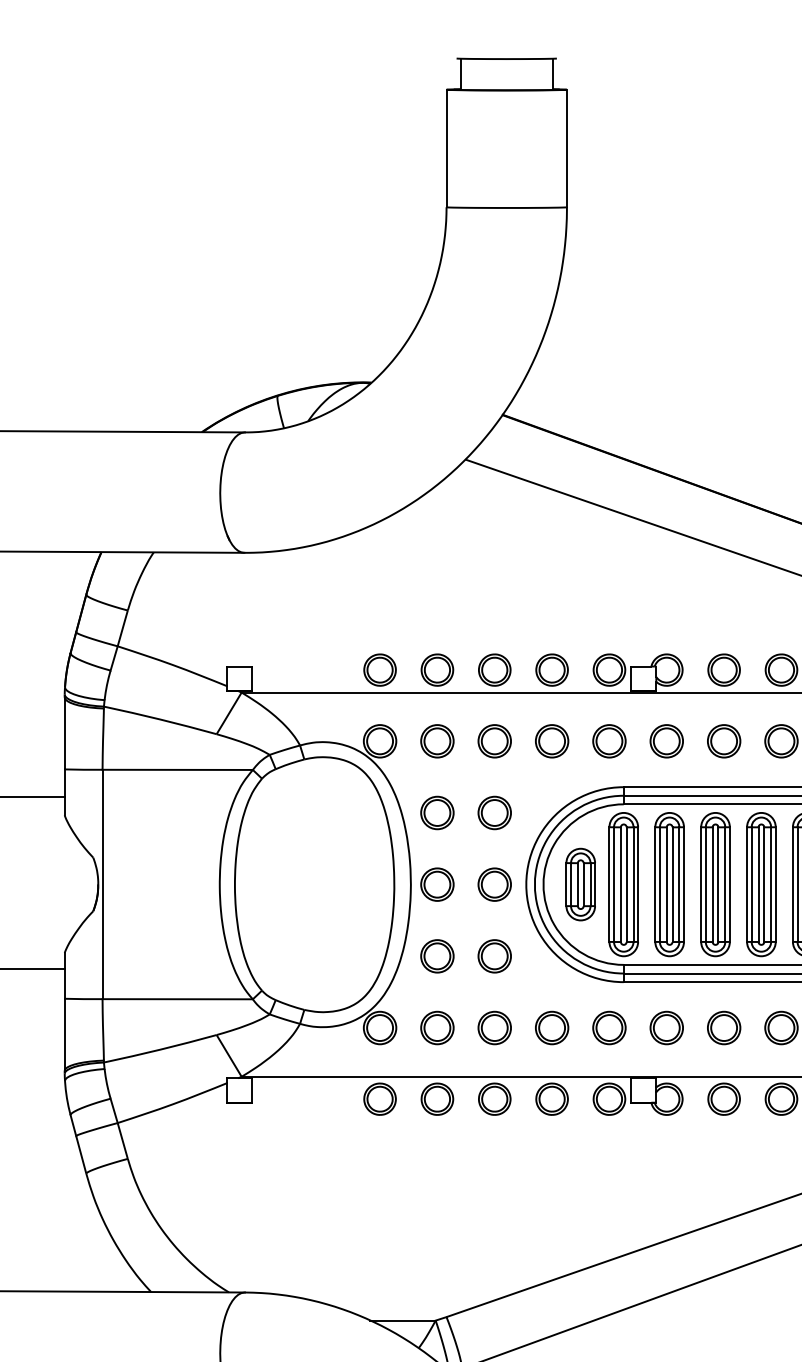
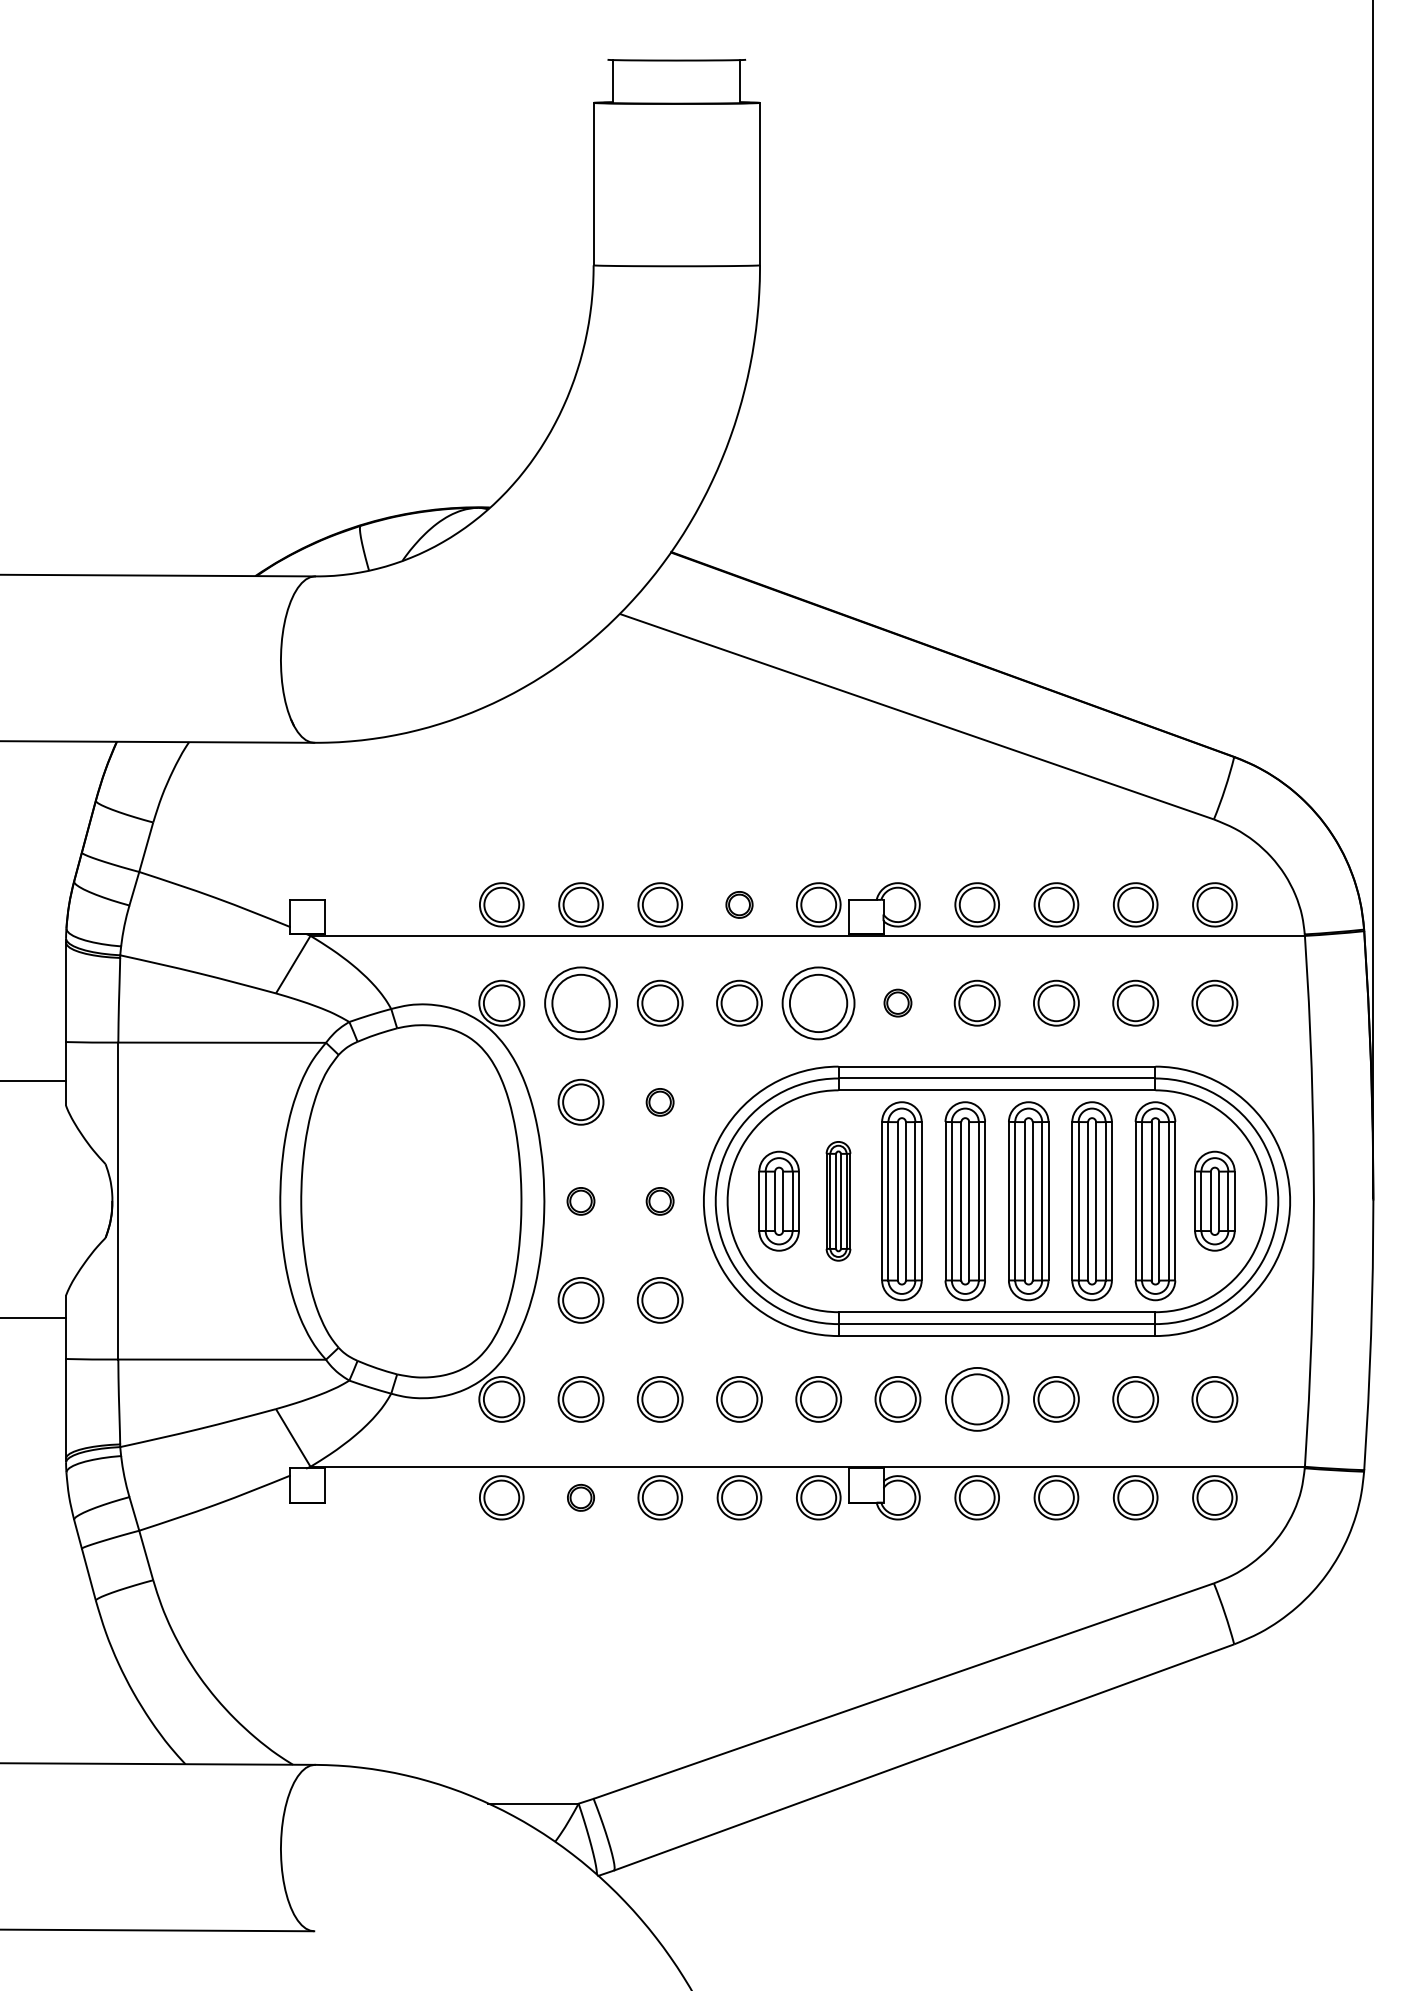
part: (552, 669) -> (739, 904), size x0.6
part: (437, 740) -> (580, 1002), size x1.6
part: (609, 740) -> (818, 1002), size x1.6
part: (666, 740) -> (897, 1002), size x0.6
part: (494, 813) -> (659, 1102), size x0.6
part: (437, 884) -> (580, 1201), size x0.6
part: (494, 884) -> (659, 1201), size x0.6
part: (623, 884) -> (838, 1201), size x0.6
part: (723, 1028) -> (976, 1399), size x1.4
part: (437, 1099) -> (580, 1497), size x0.6

